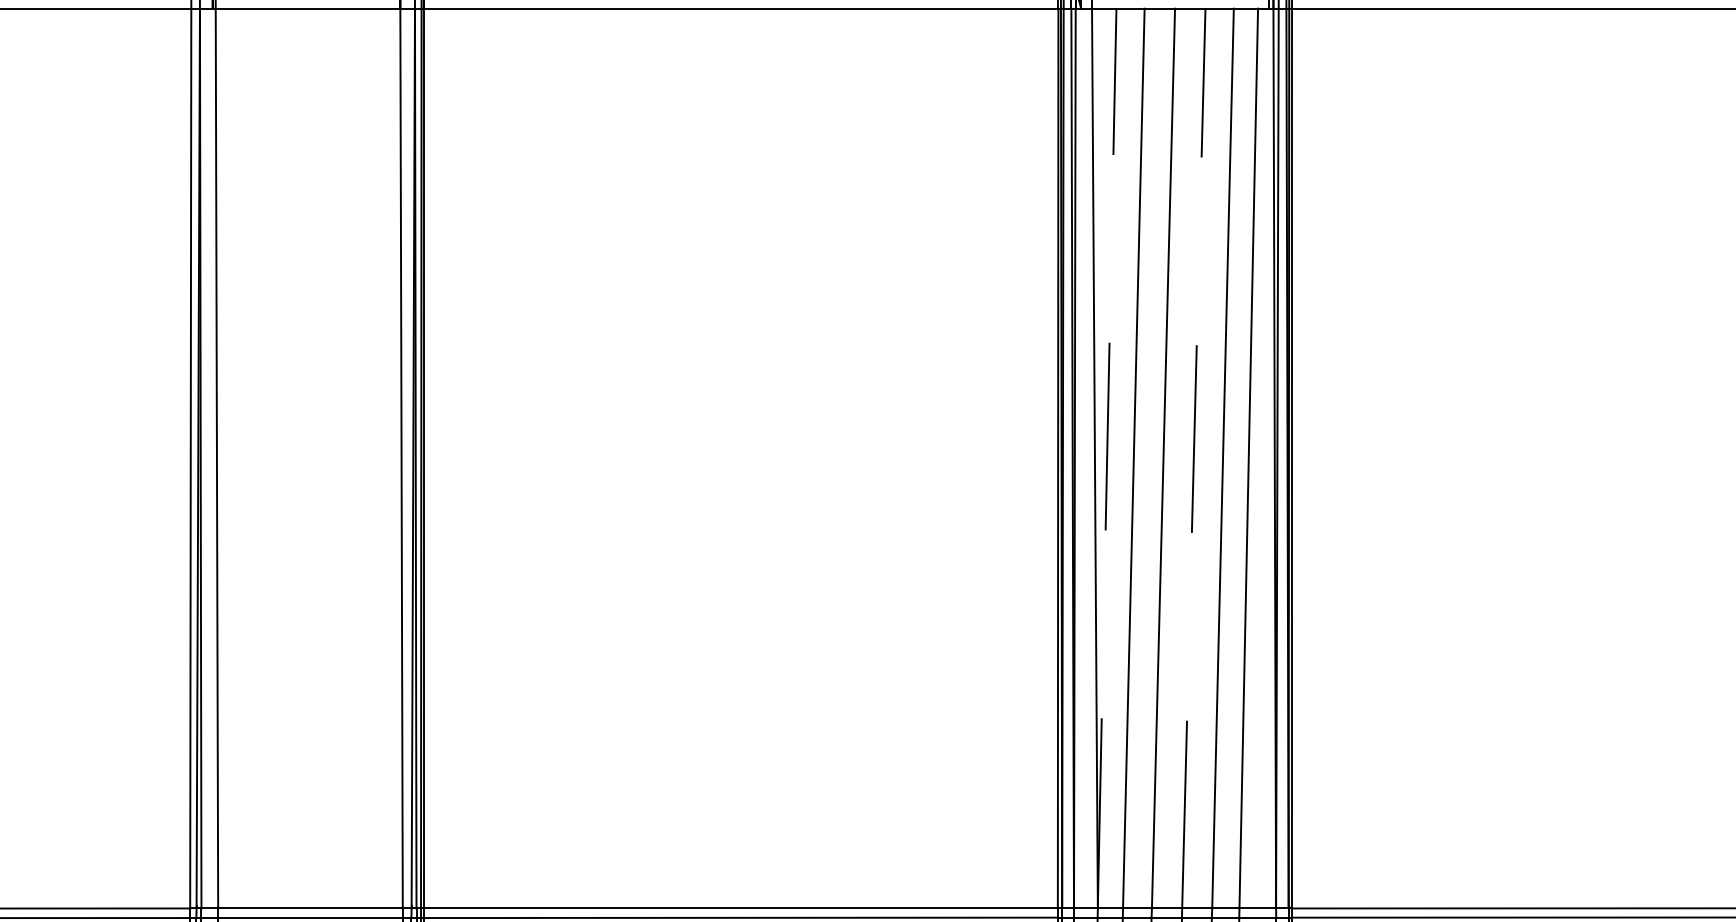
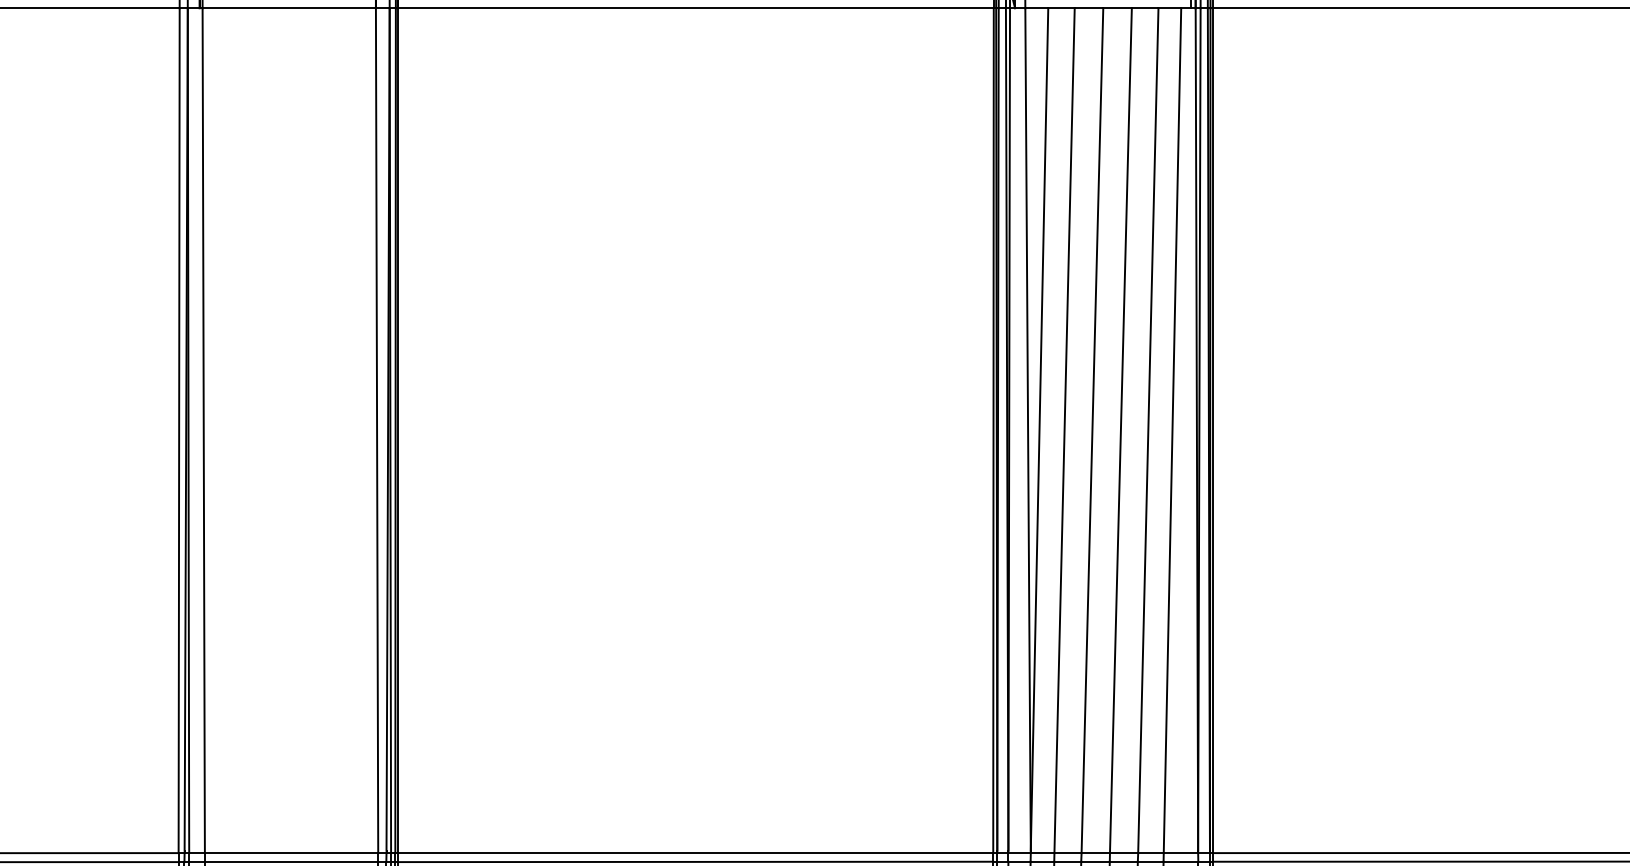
line: (1107, 457) -> (1039, 429), dashed -> solid
line: (1193, 458) -> (1120, 430), dashed -> solid

